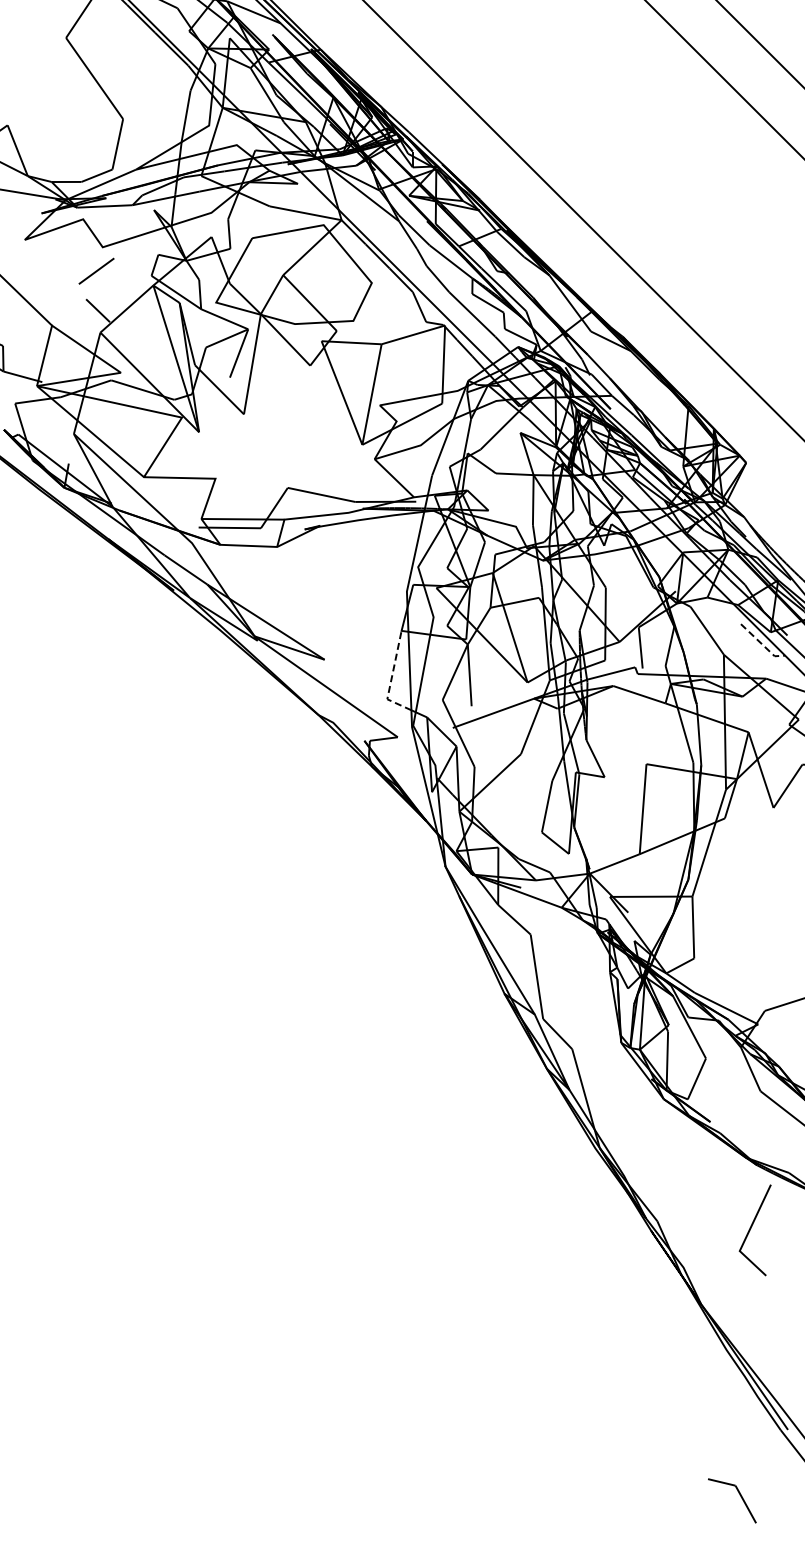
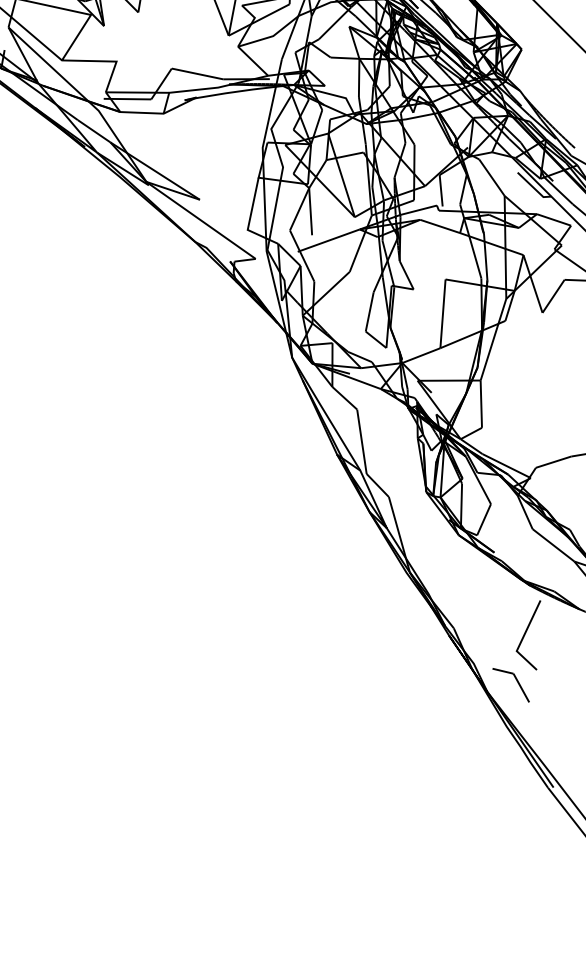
line: (762, 644) -> (534, 188), dashed -> solid
line: (391, 678) -> (250, 214), dashed -> solid
line: (739, 1495) -> (516, 681), moved

